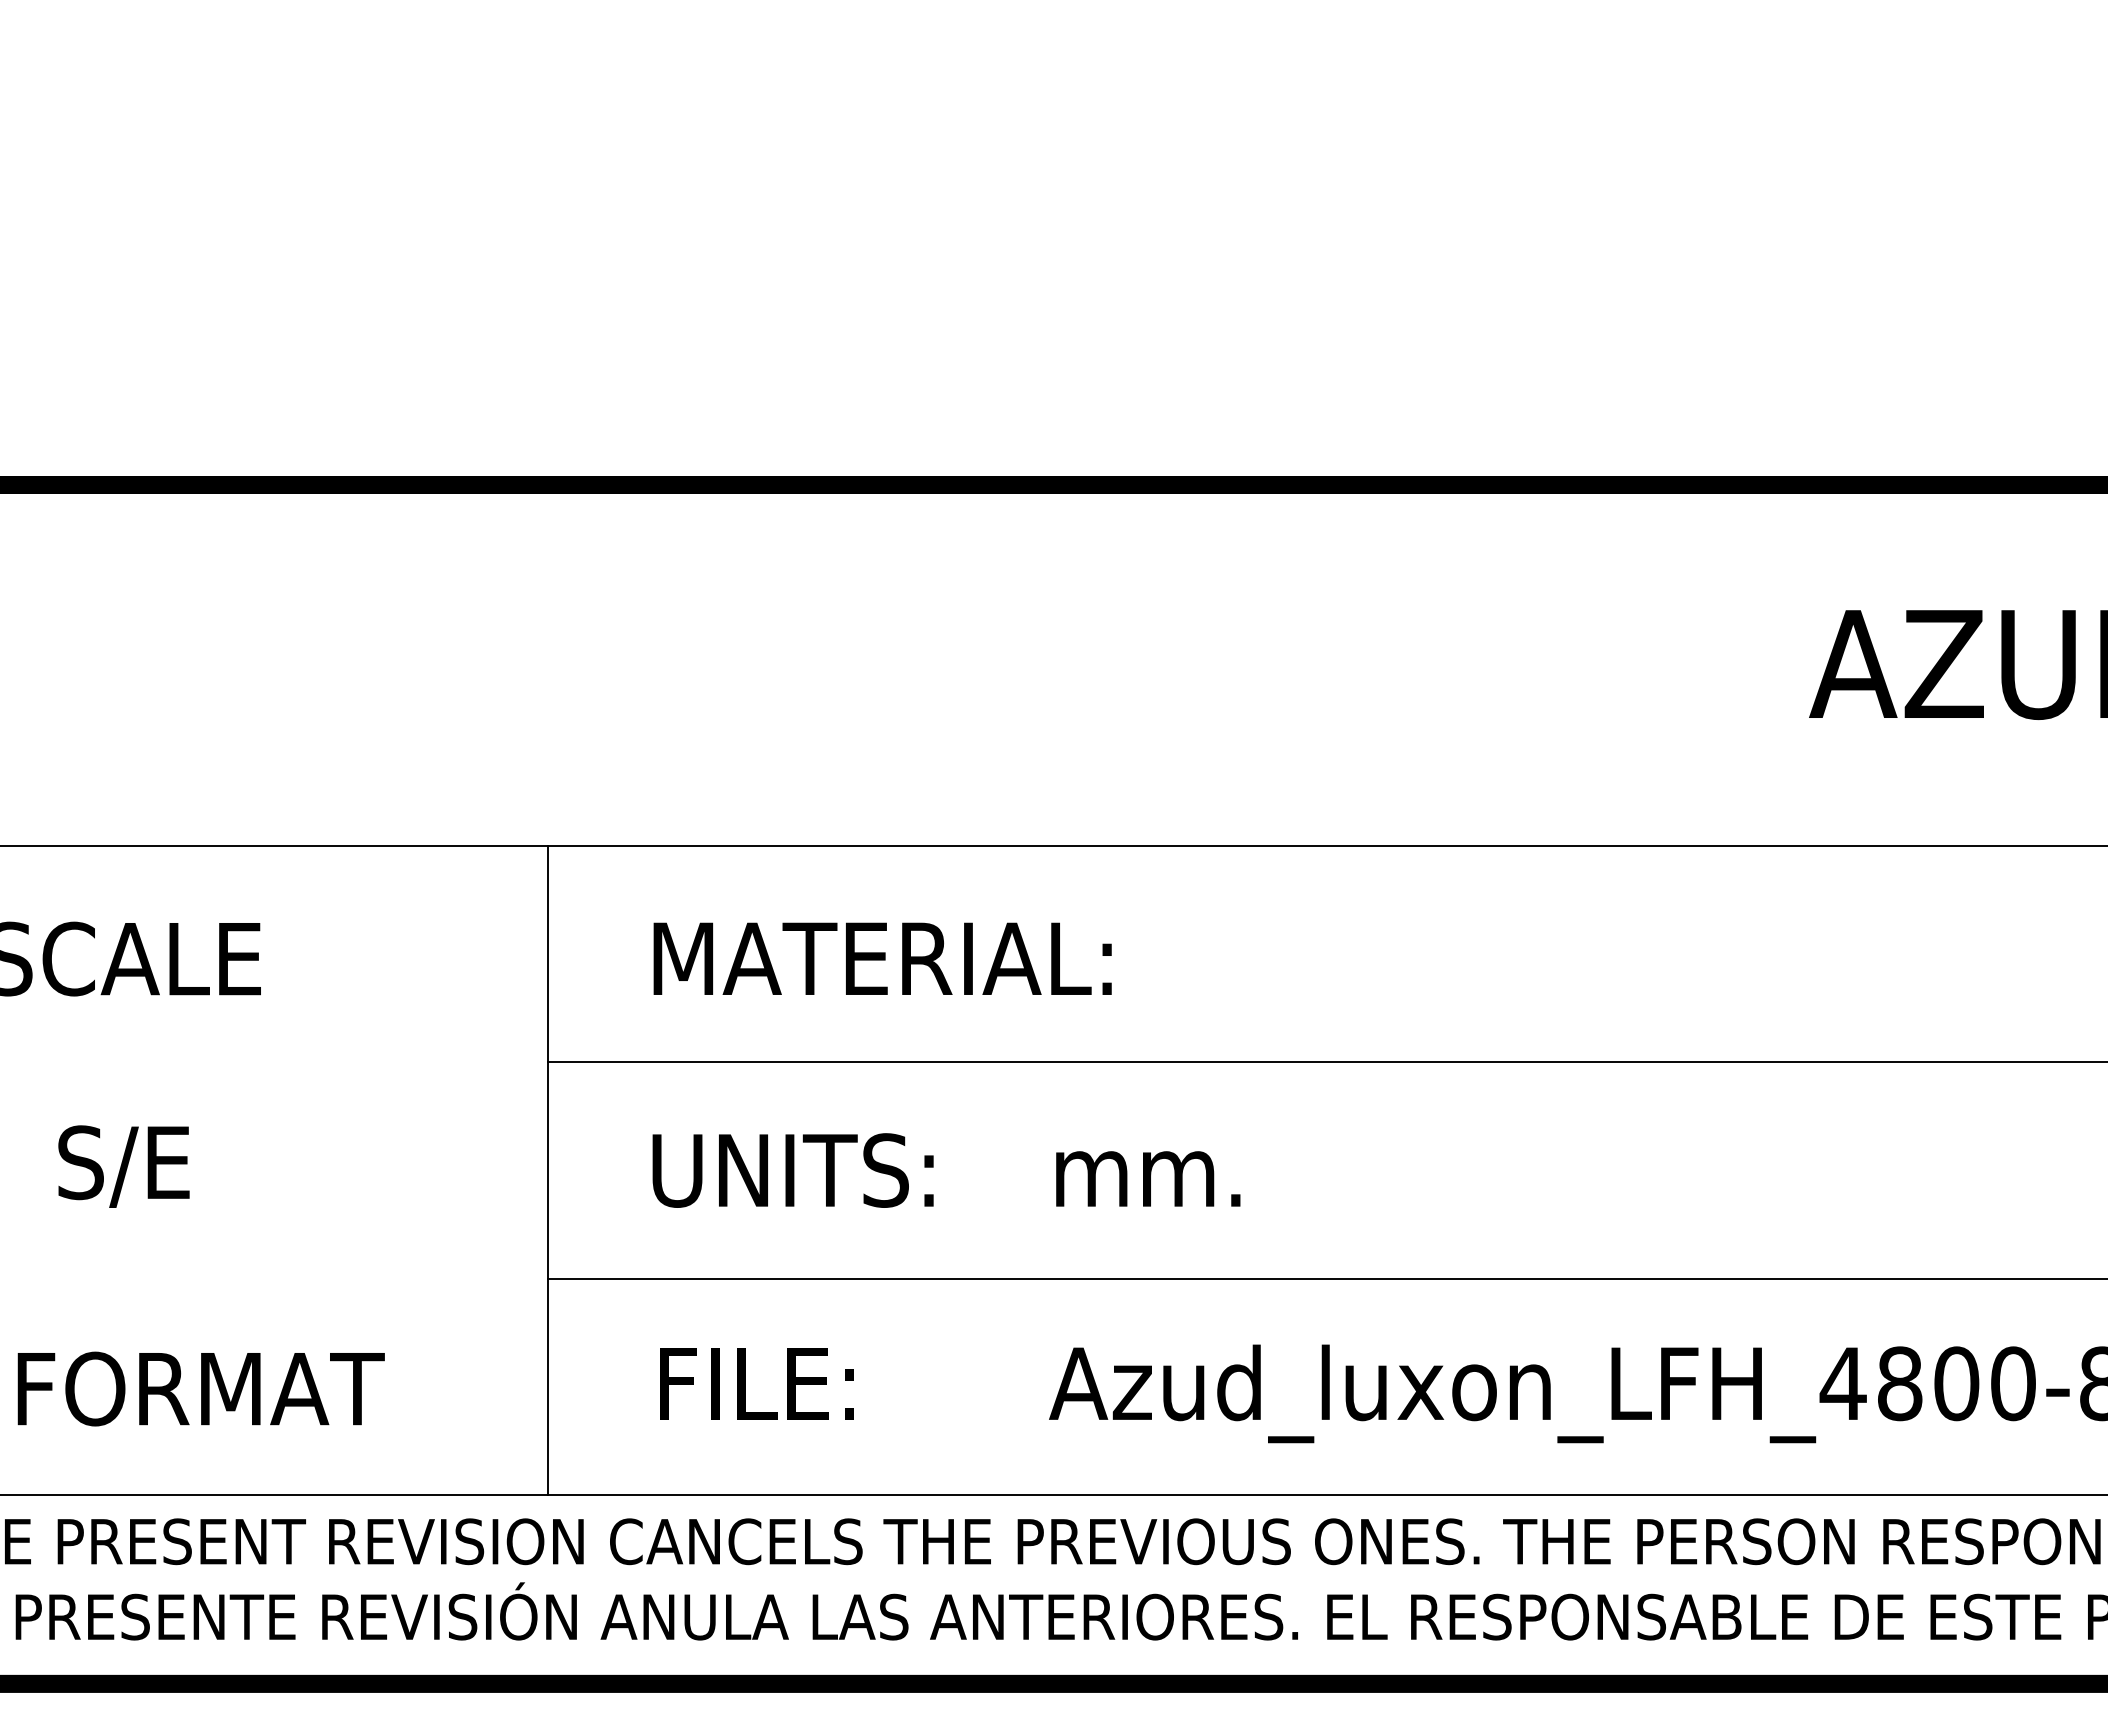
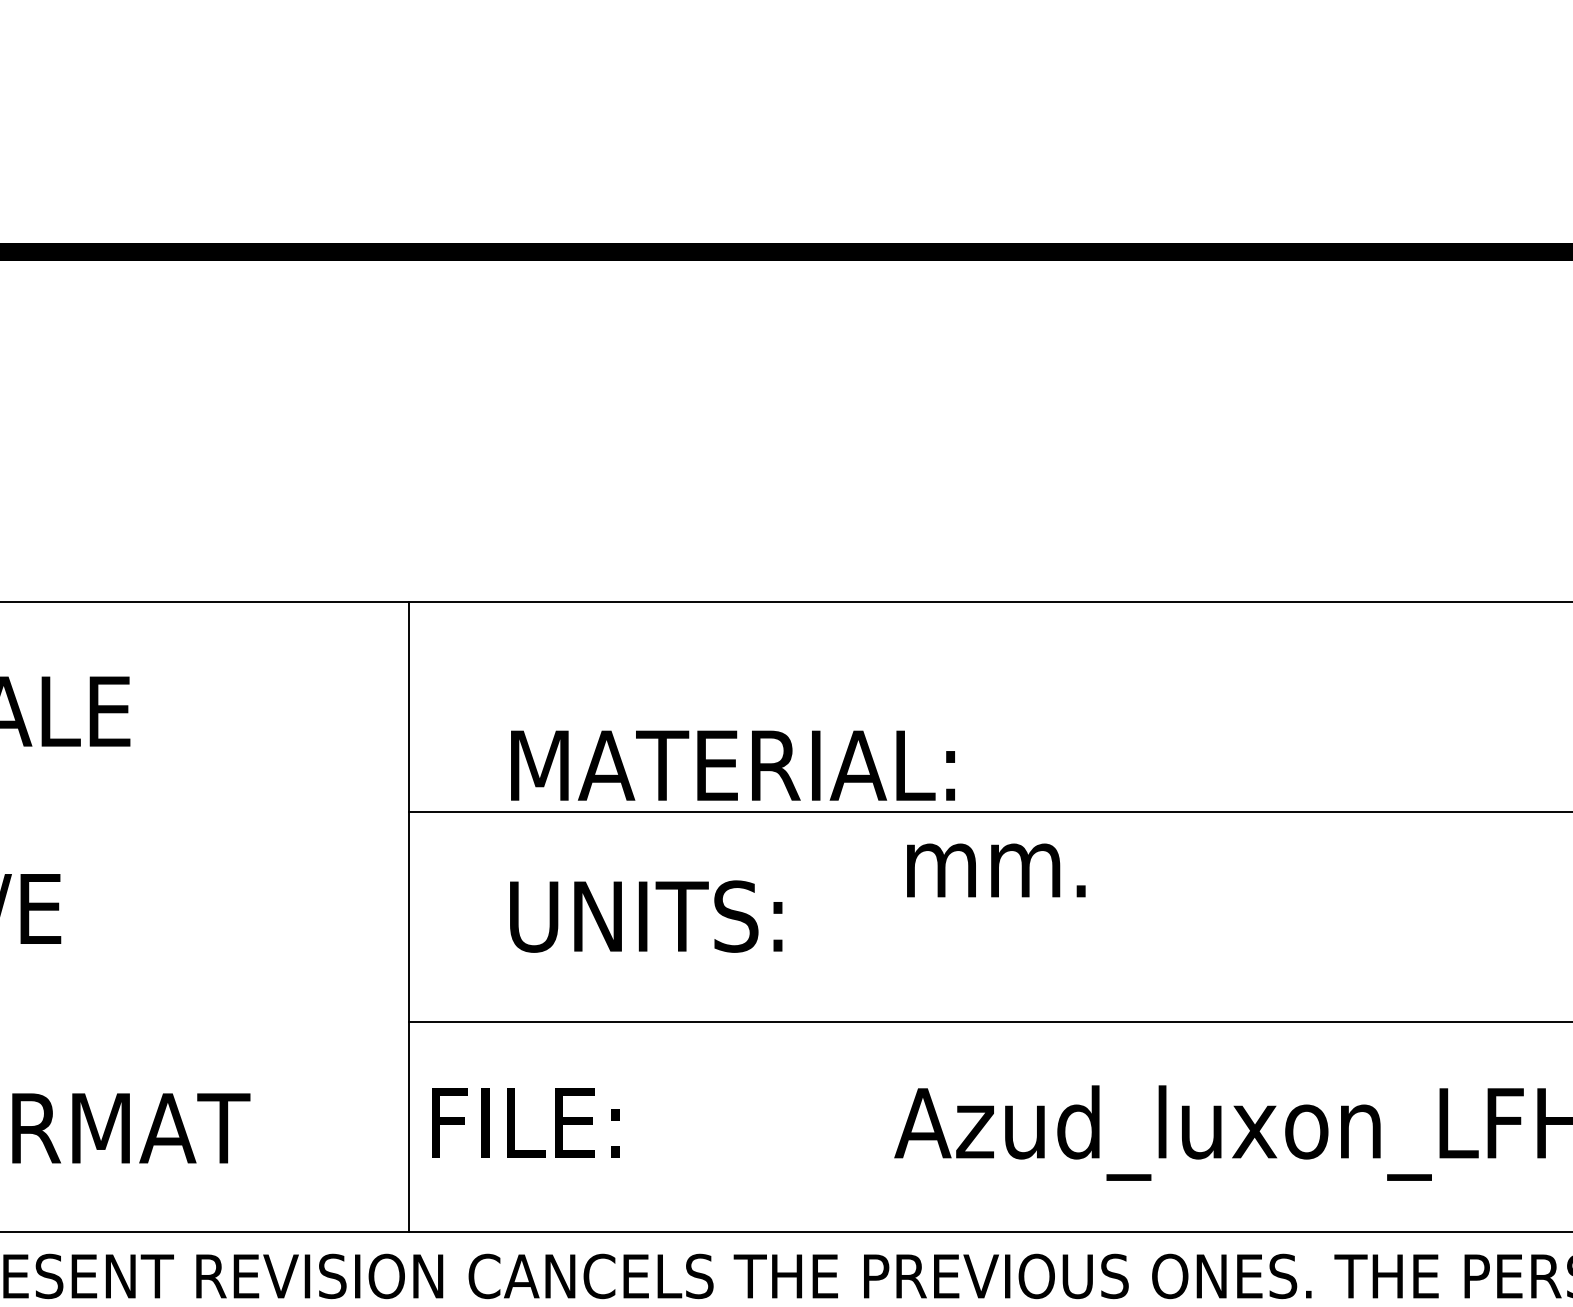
text: (882, 958) -> (732, 765), moved
text: (1148, 1178) -> (996, 870), moved
text: (756, 1383) -> (525, 1123), moved

